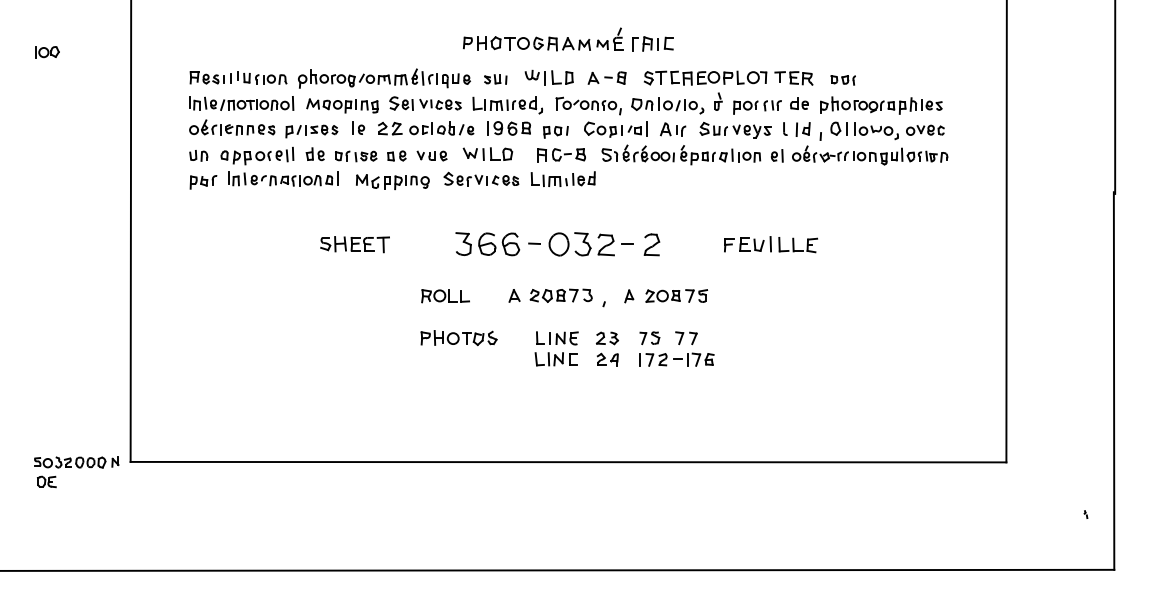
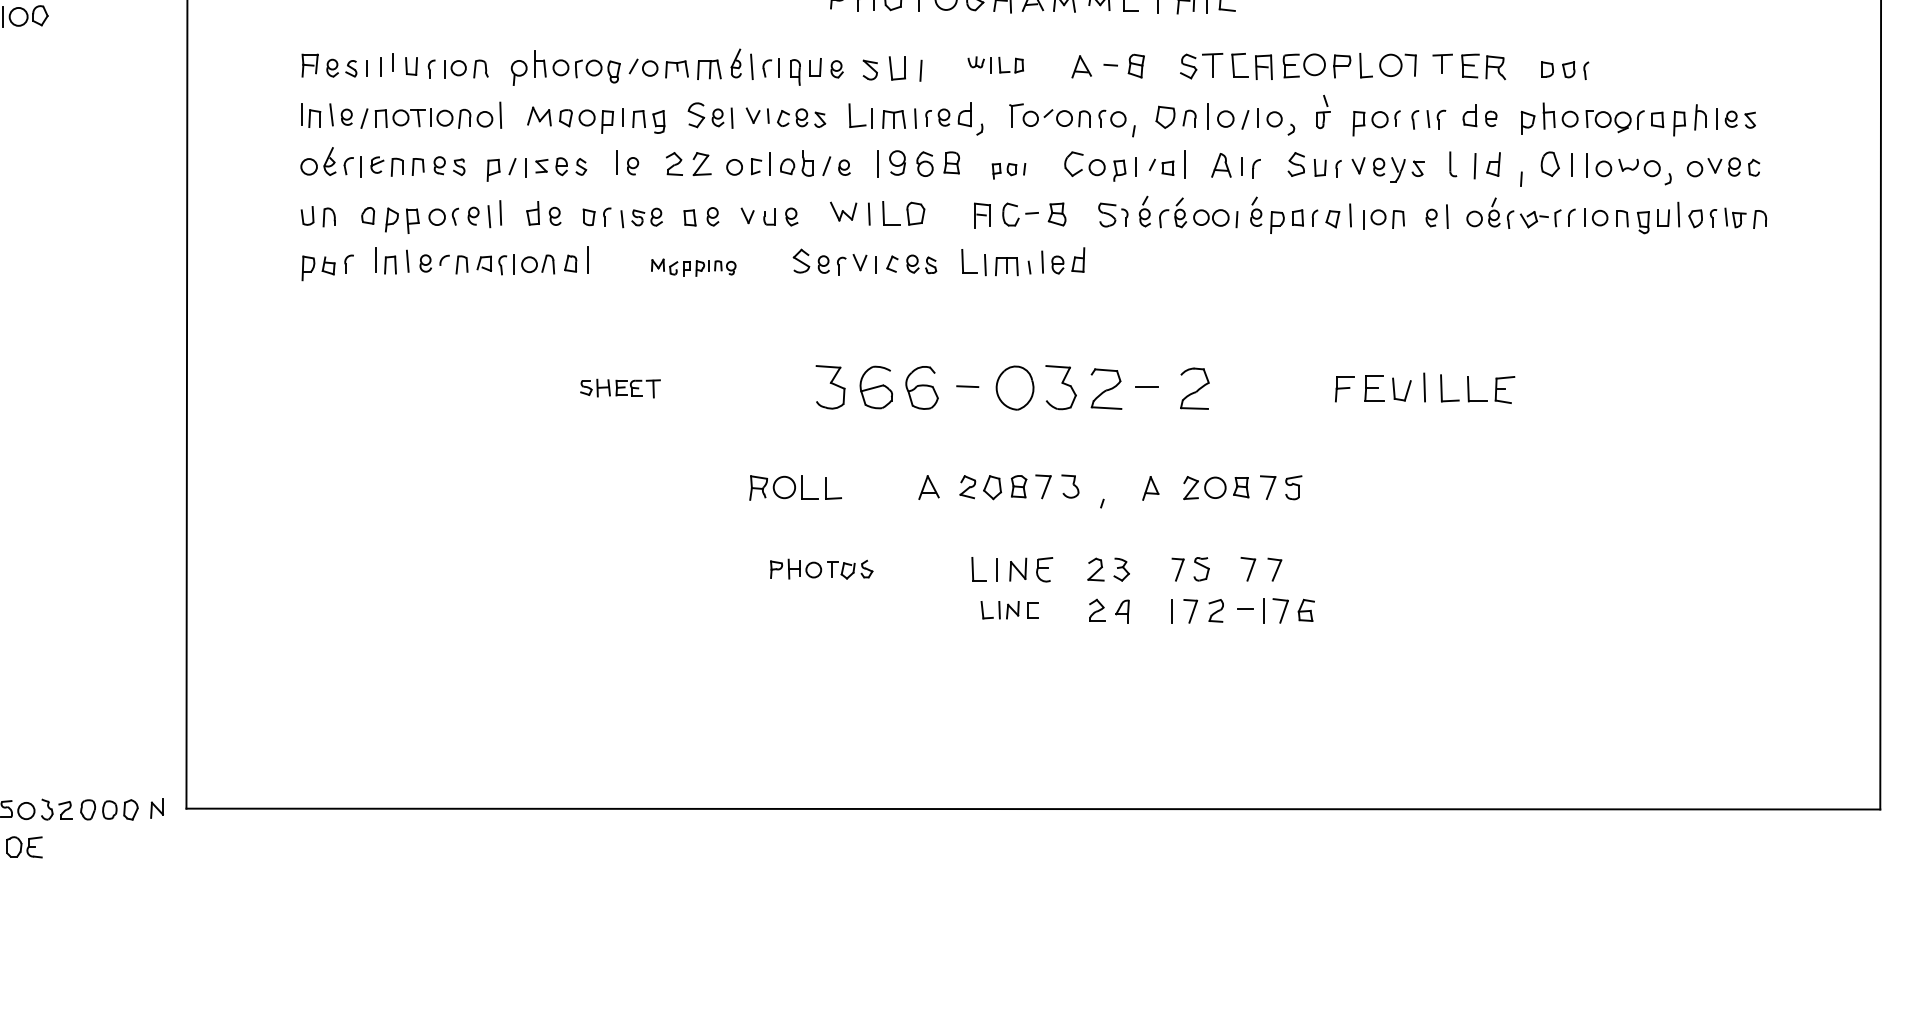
part: (548, 77) -> (994, 65), size x0.6
part: (495, 79) -> (892, 68), size x1.4
part: (555, 132) -> (1008, 171), size x0.7
part: (392, 182) -> (692, 268), size x0.6
part: (354, 244) -> (619, 388), size x0.6
part: (458, 338) -> (820, 569), size x0.7
part: (555, 359) -> (1008, 610), size x0.7

